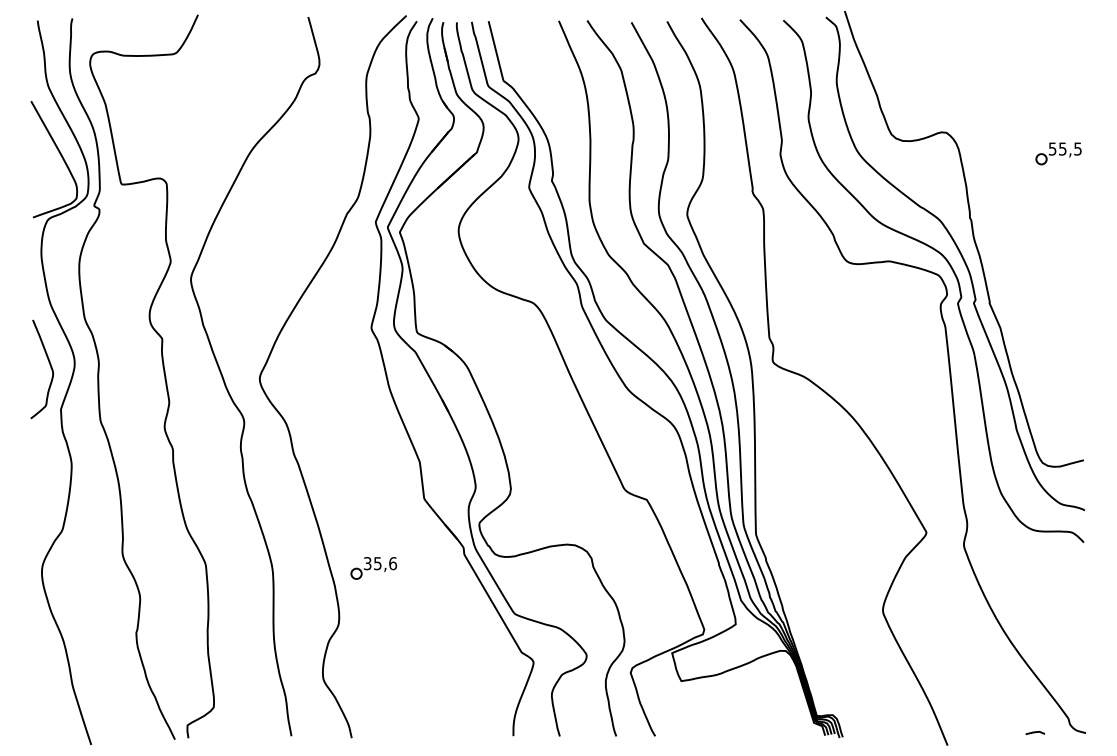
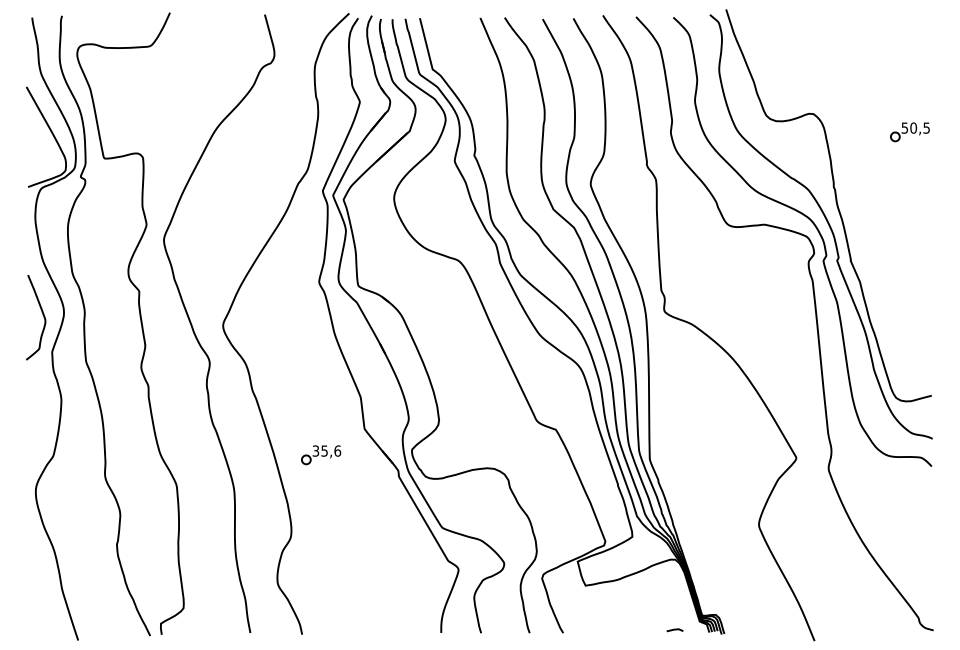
text: (1062, 148) -> (913, 127), 55,5 -> 50,5
part: (373, 568) -> (320, 455), moved
line: (1035, 732) -> (675, 629), moved

